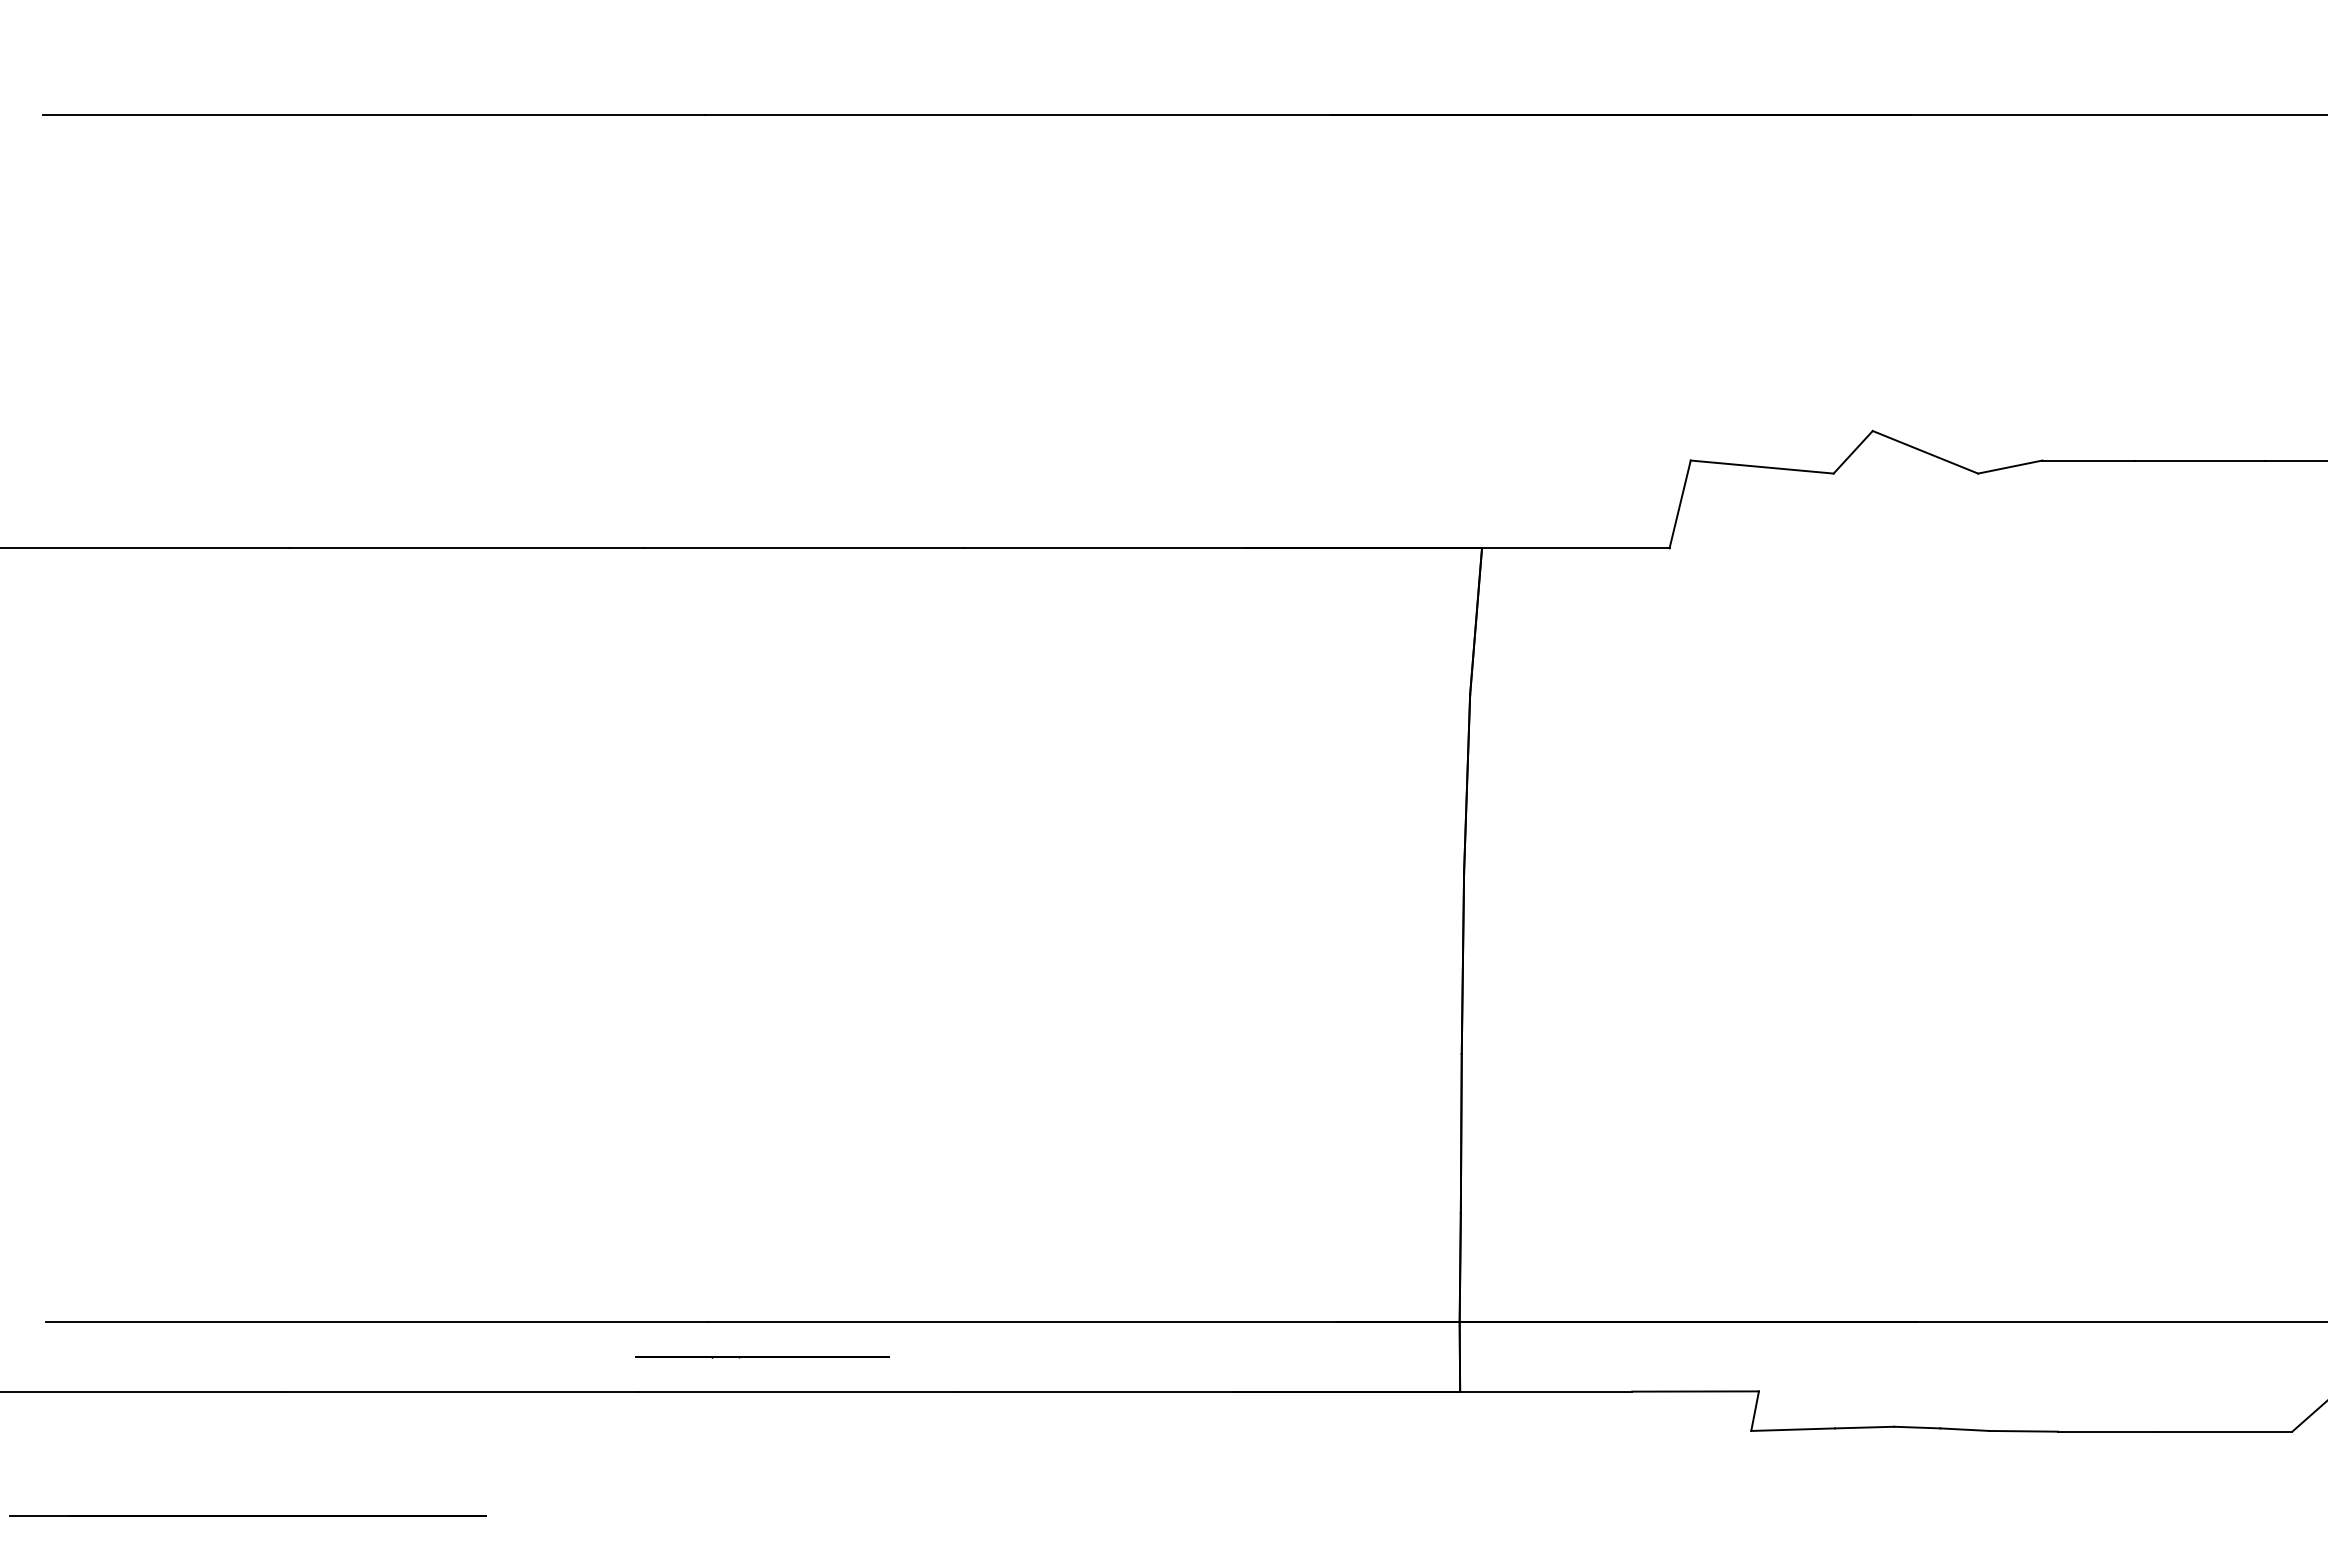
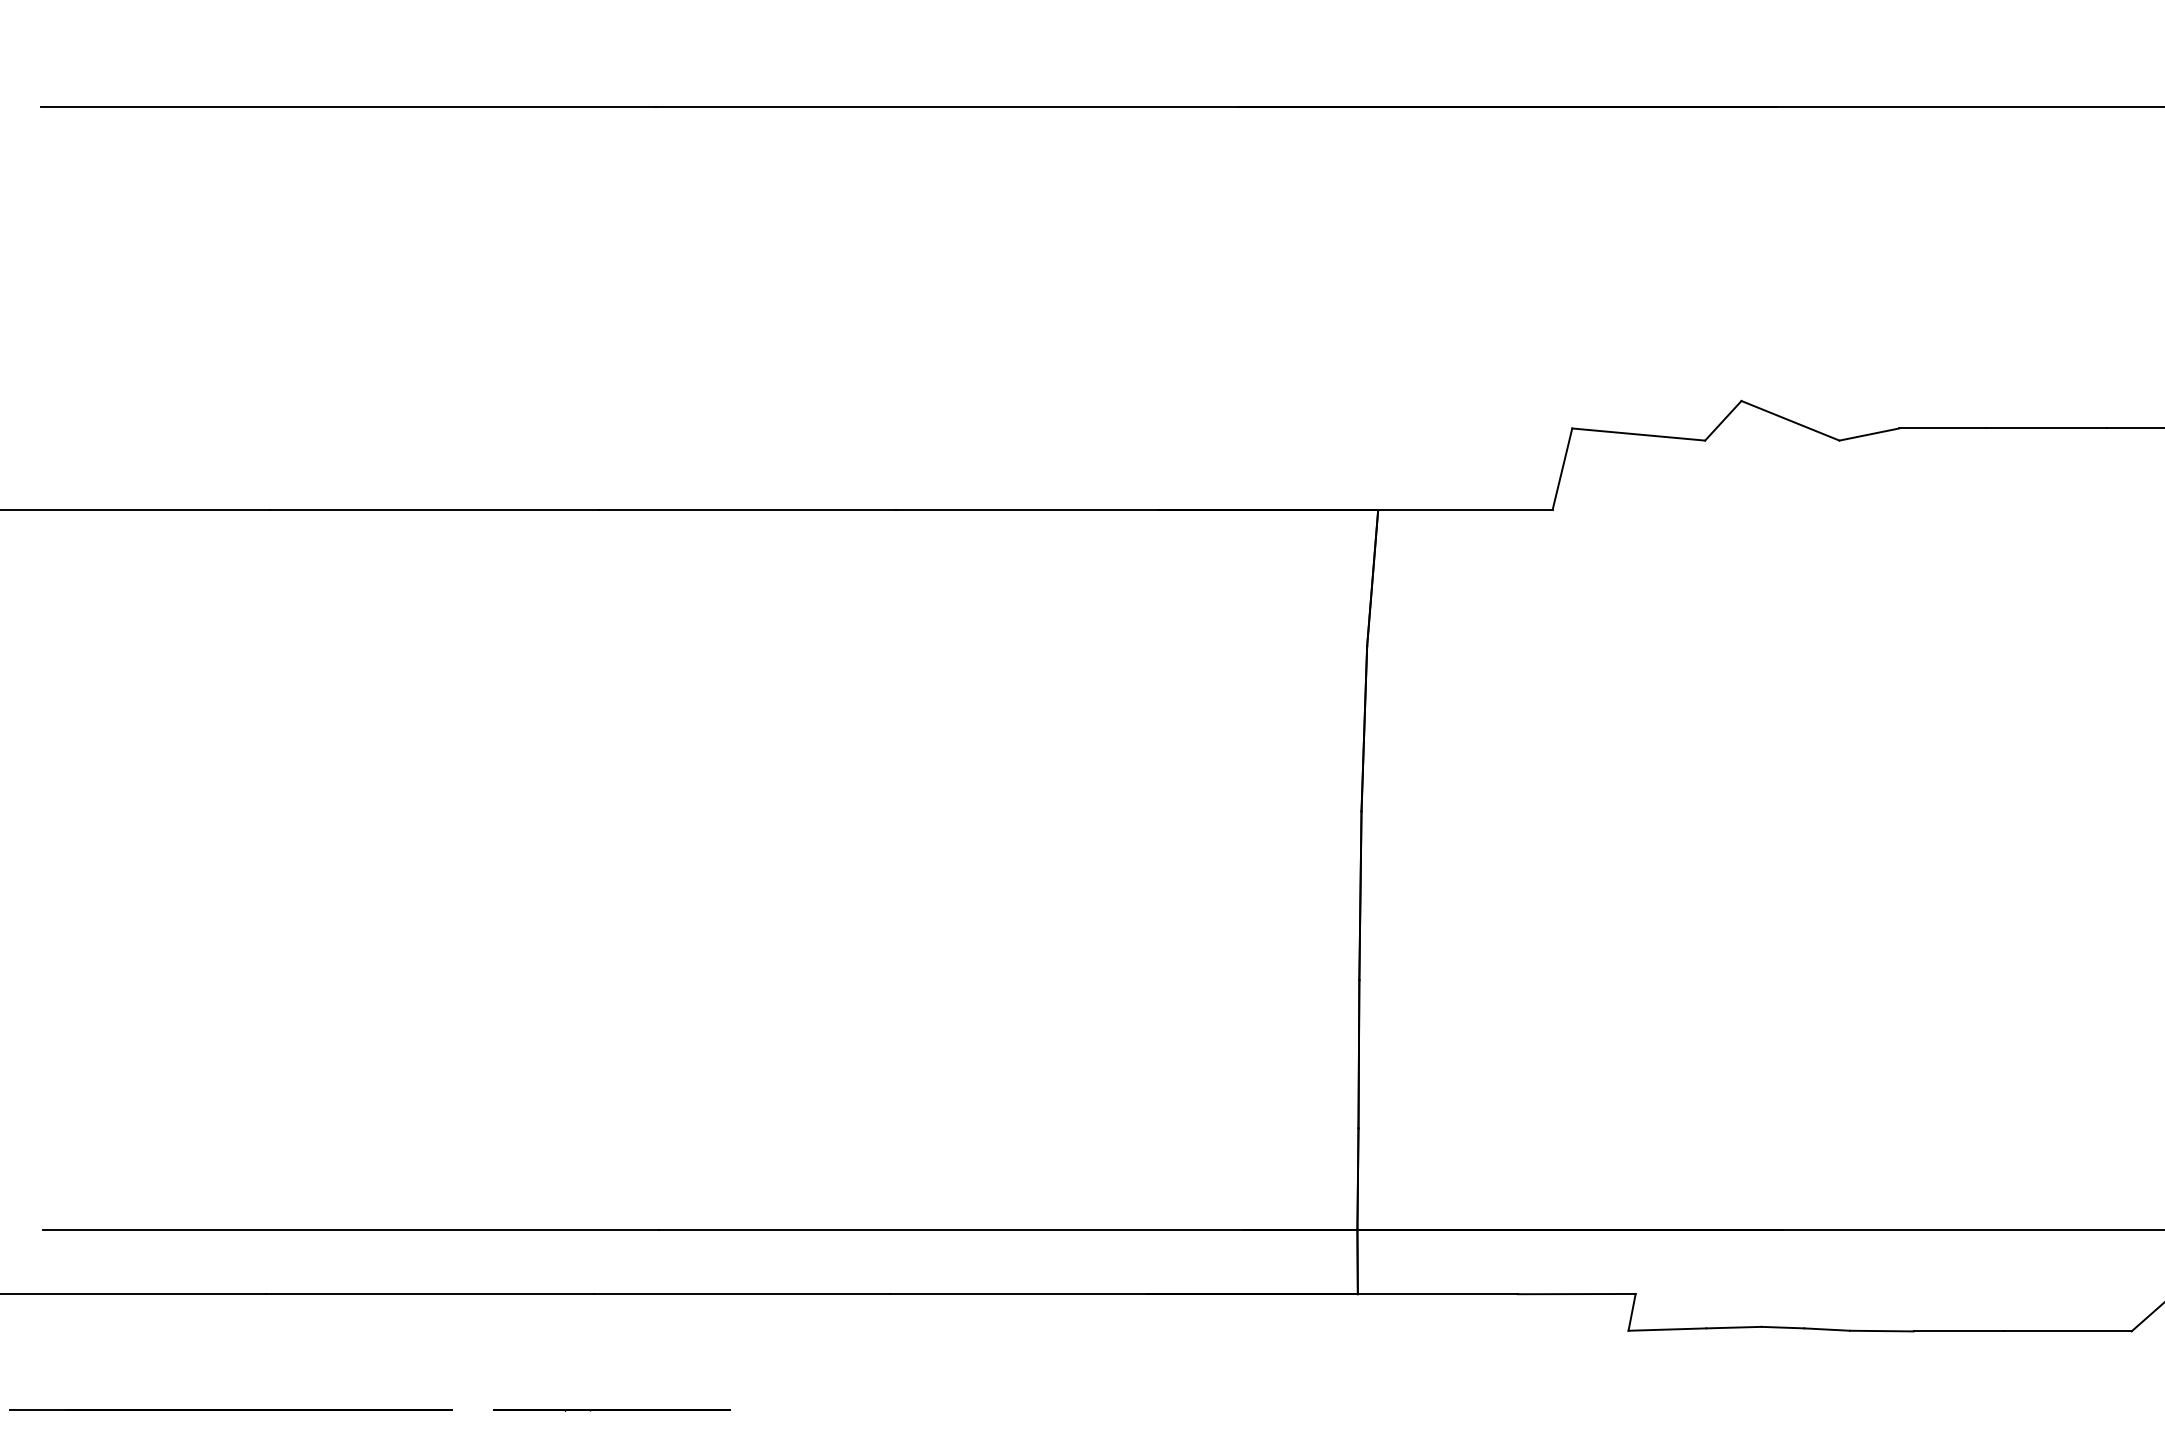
line: (762, 1357) -> (611, 1410), moved

